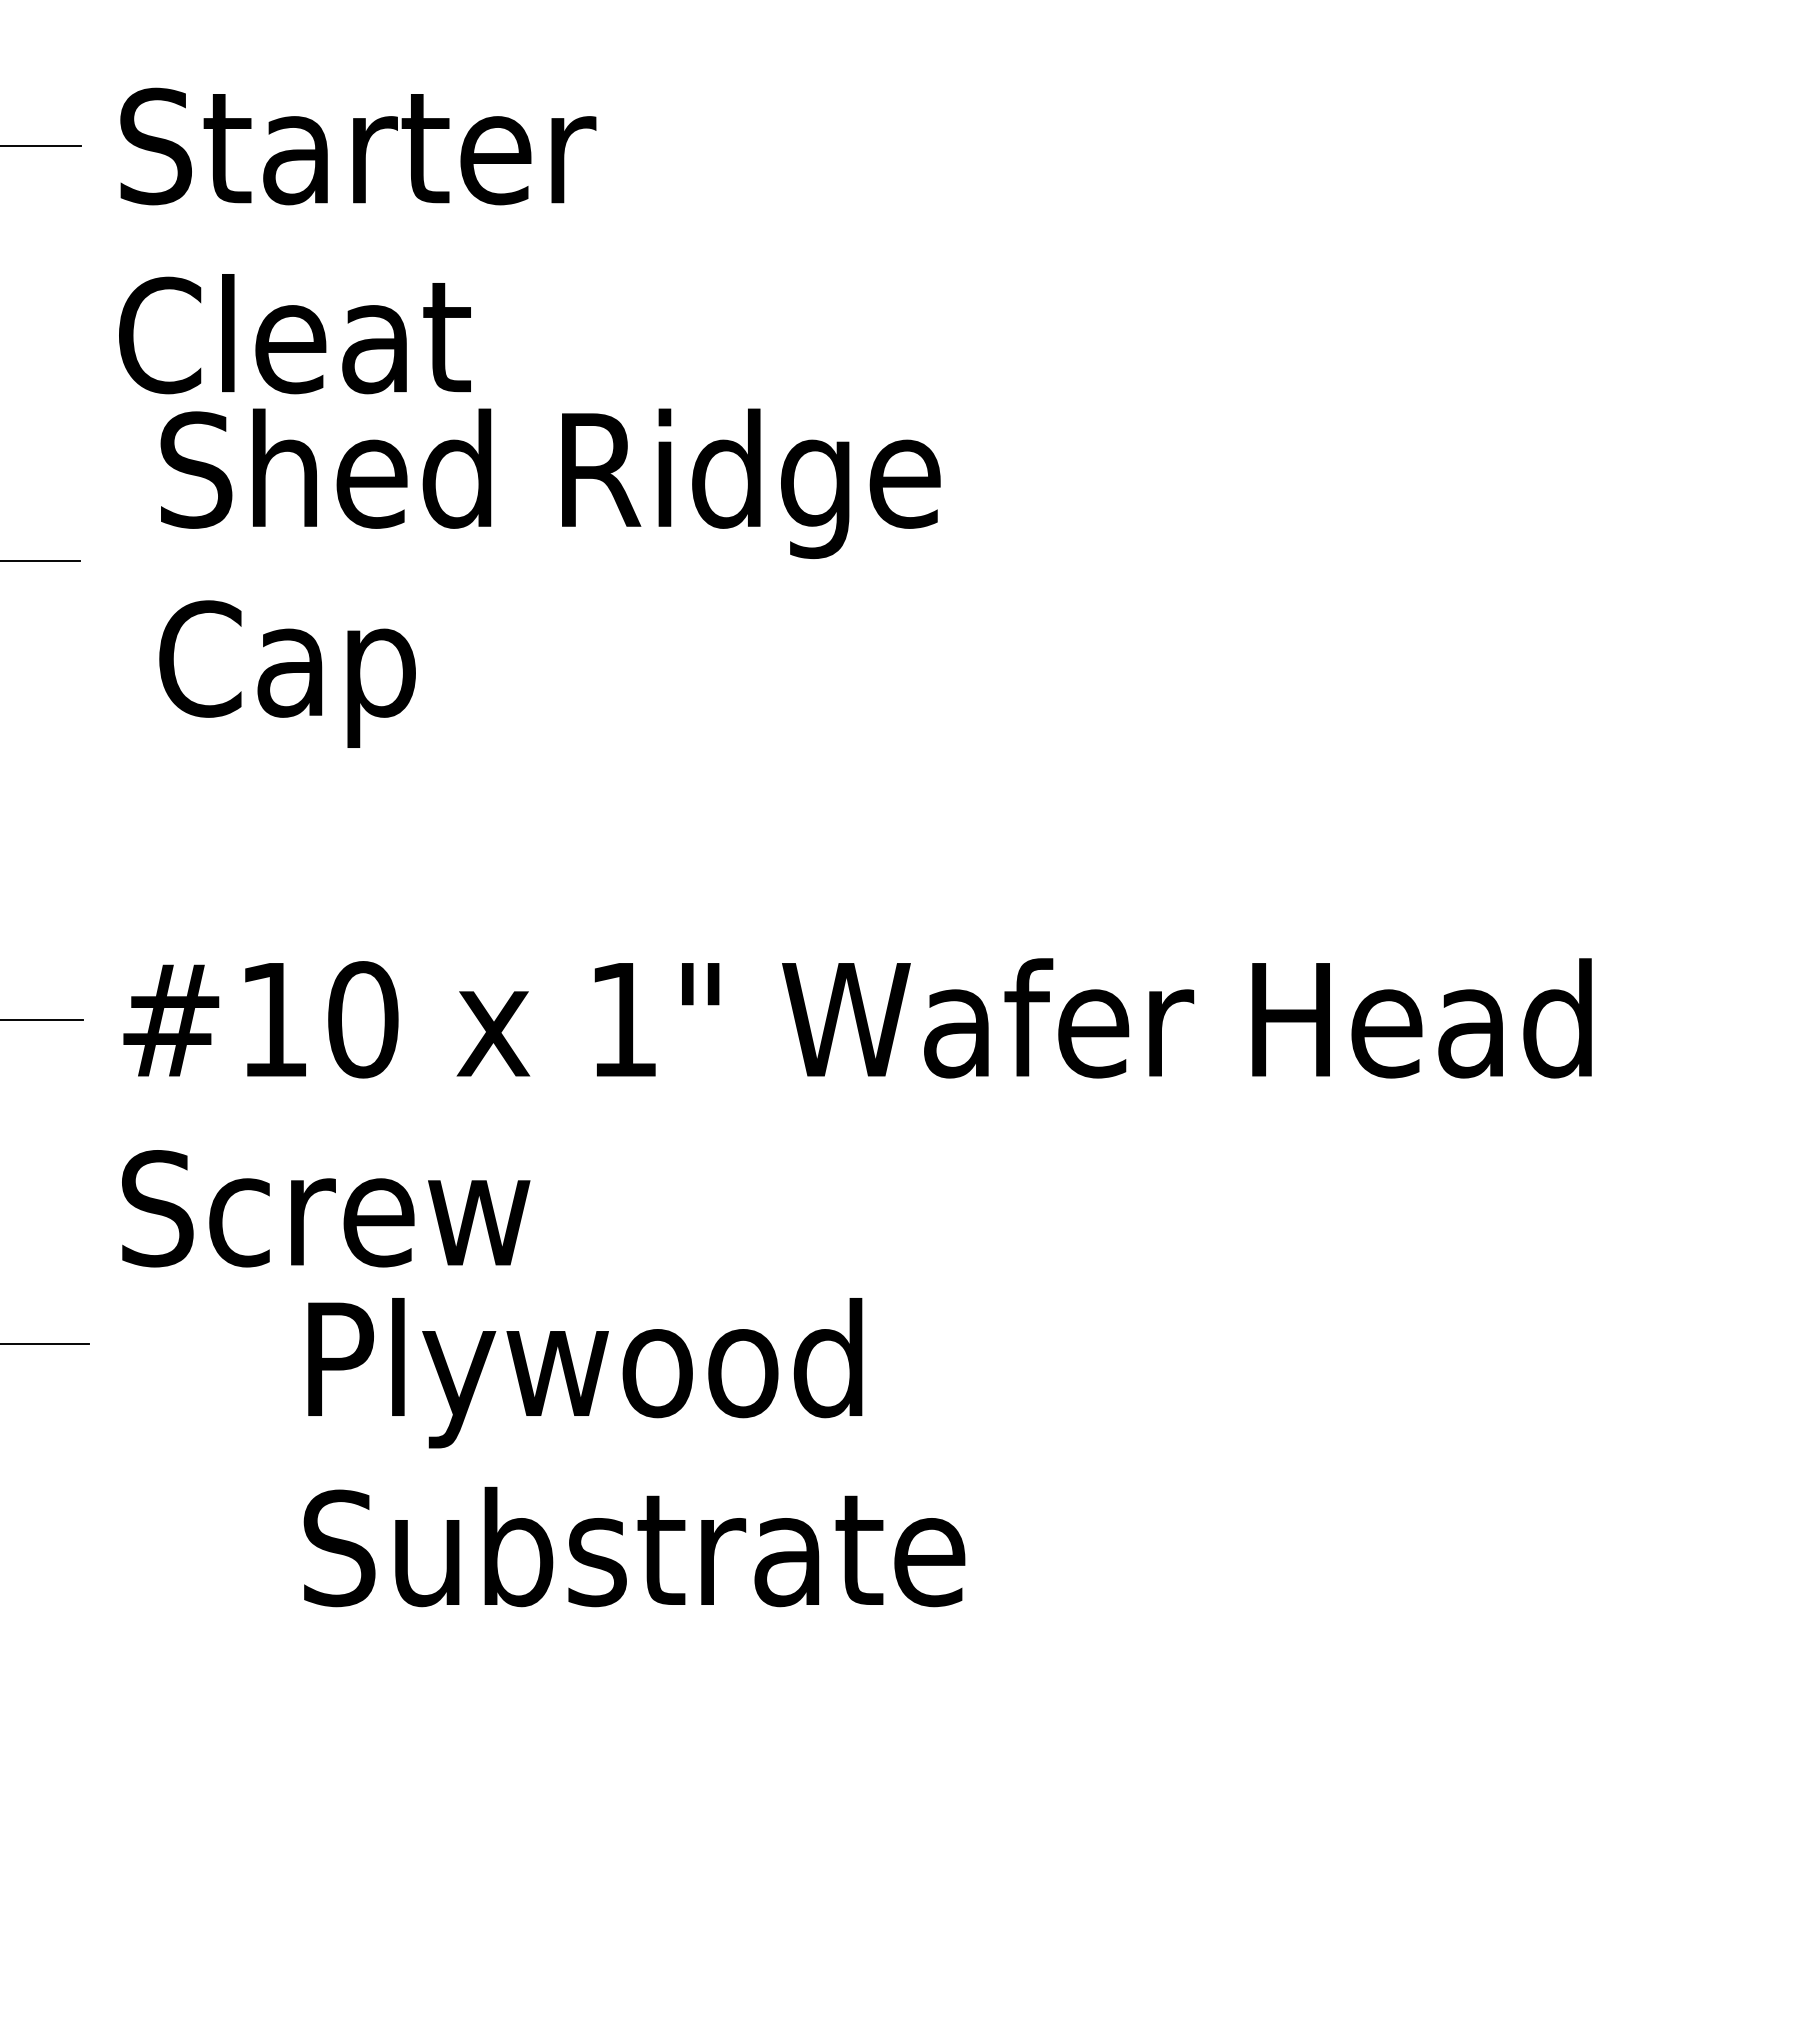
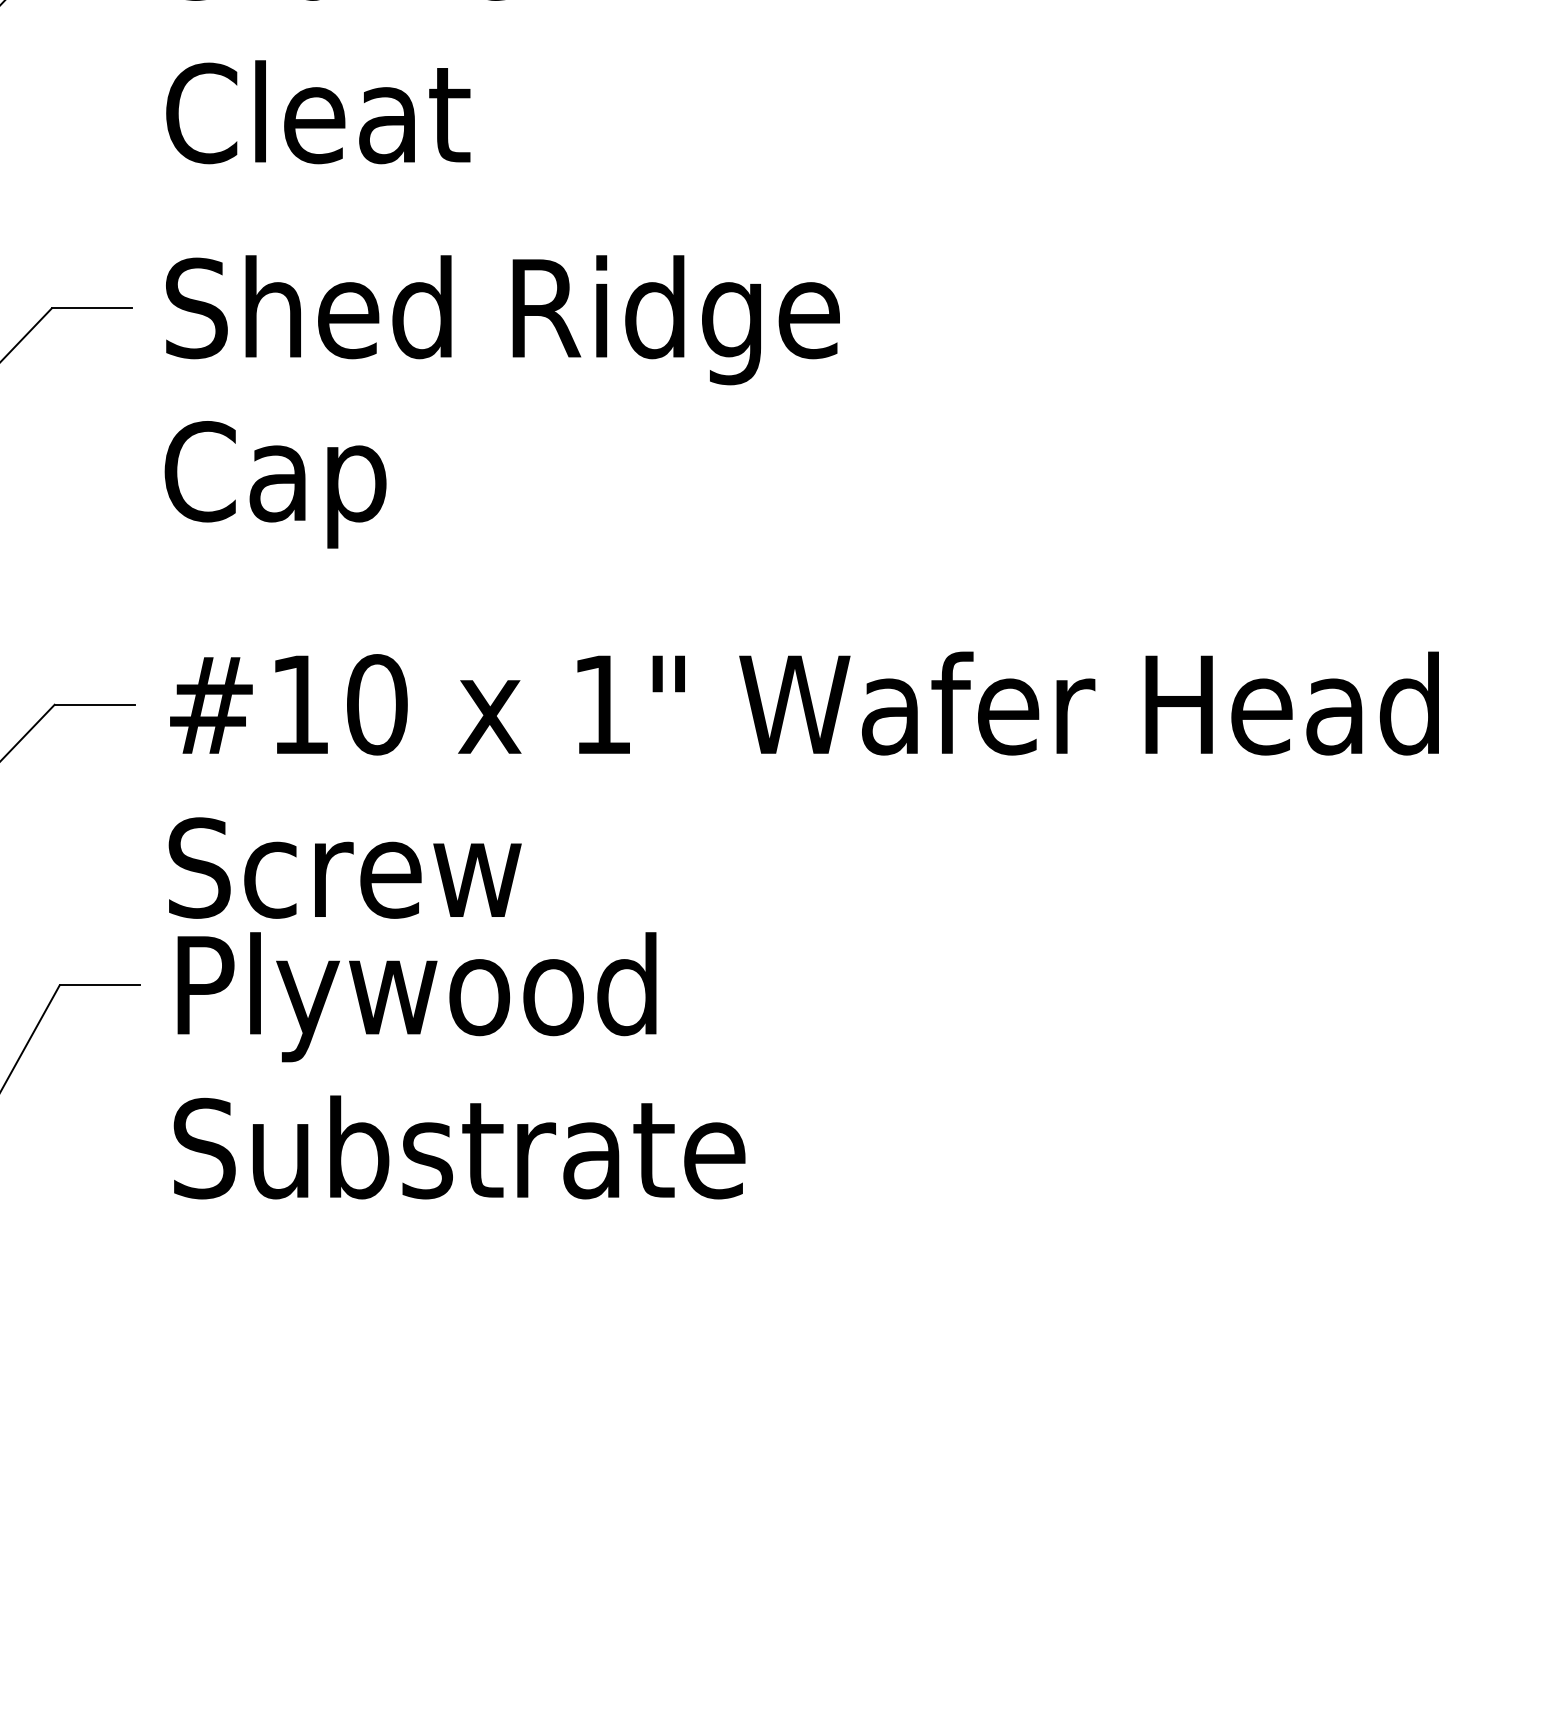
text: (549, 577) -> (501, 401), moved
text: (634, 1452) -> (459, 1065), moved

